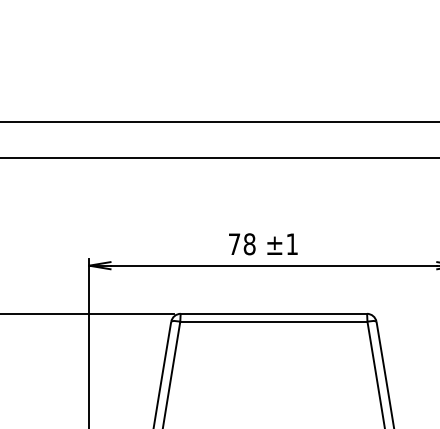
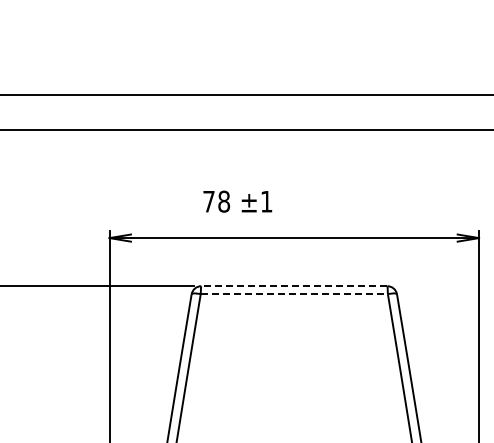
text: (263, 244) -> (237, 201), moved
line: (273, 314) -> (293, 286), solid -> dashed
line: (274, 322) -> (294, 294), solid -> dashed

